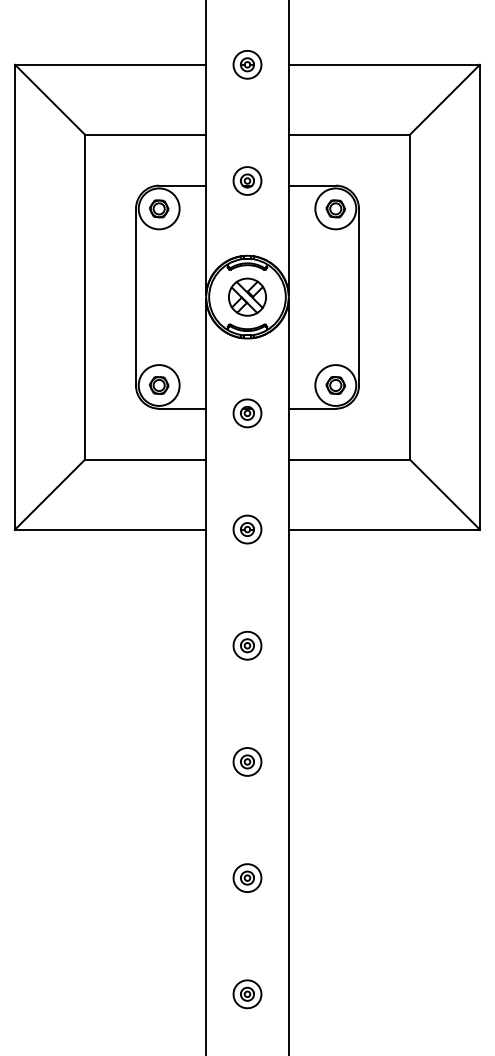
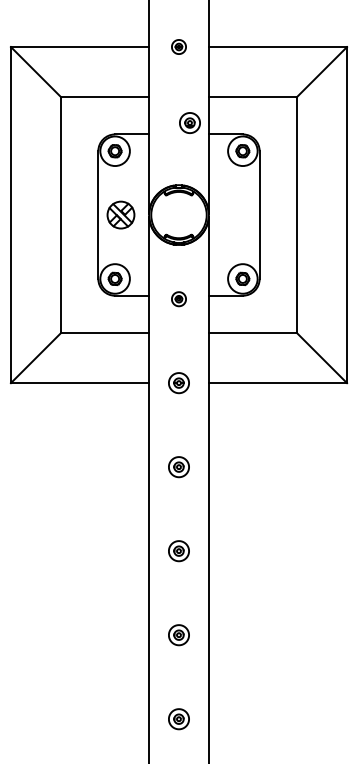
part: (246, 64) -> (178, 46), size x0.7
part: (246, 180) -> (189, 122), moved
part: (246, 296) -> (120, 214), moved
part: (246, 413) -> (178, 299), size x0.7

